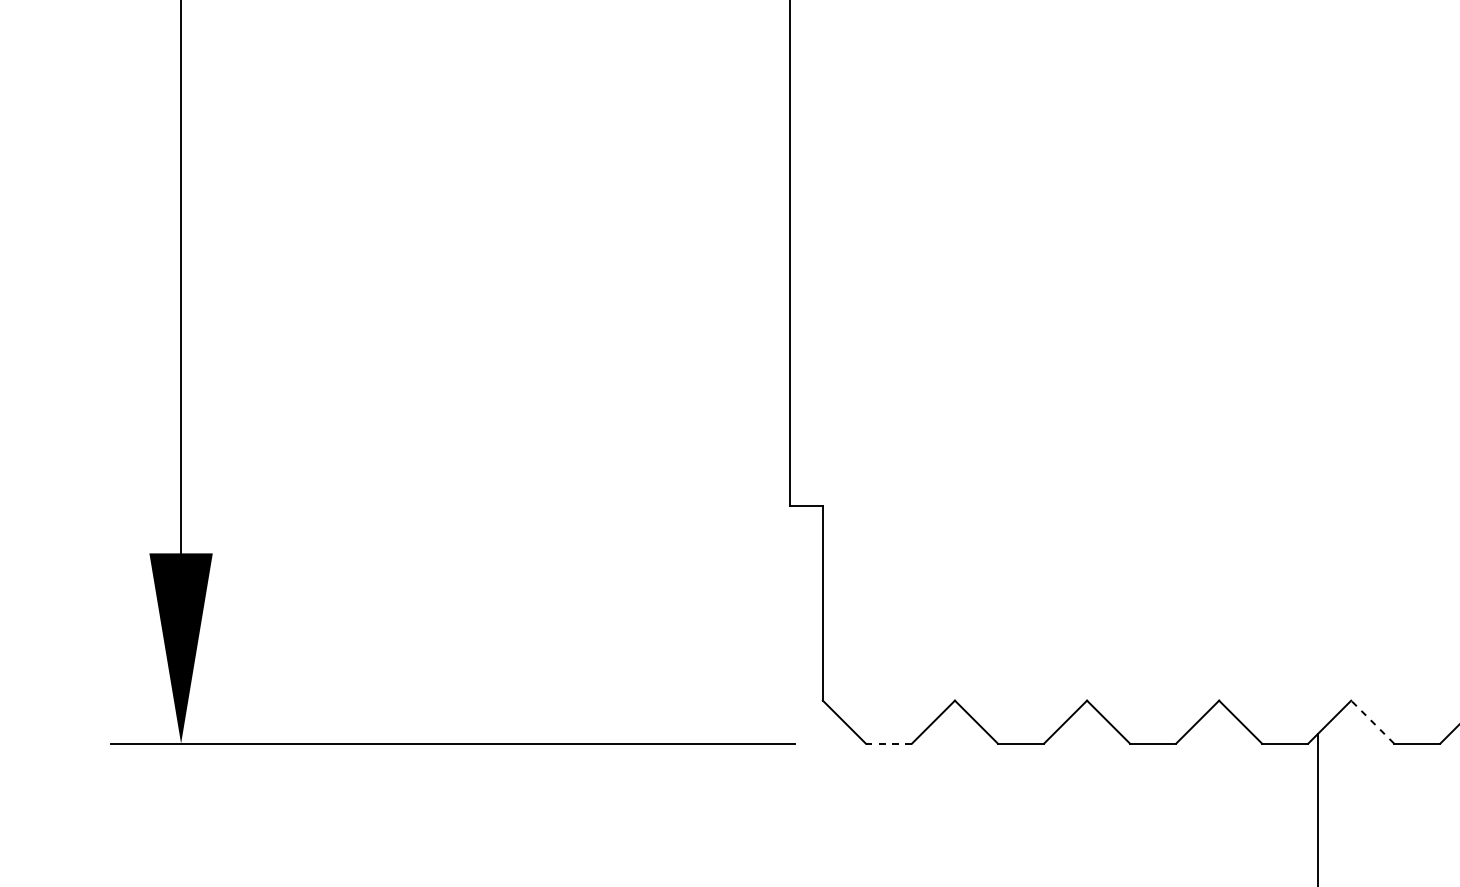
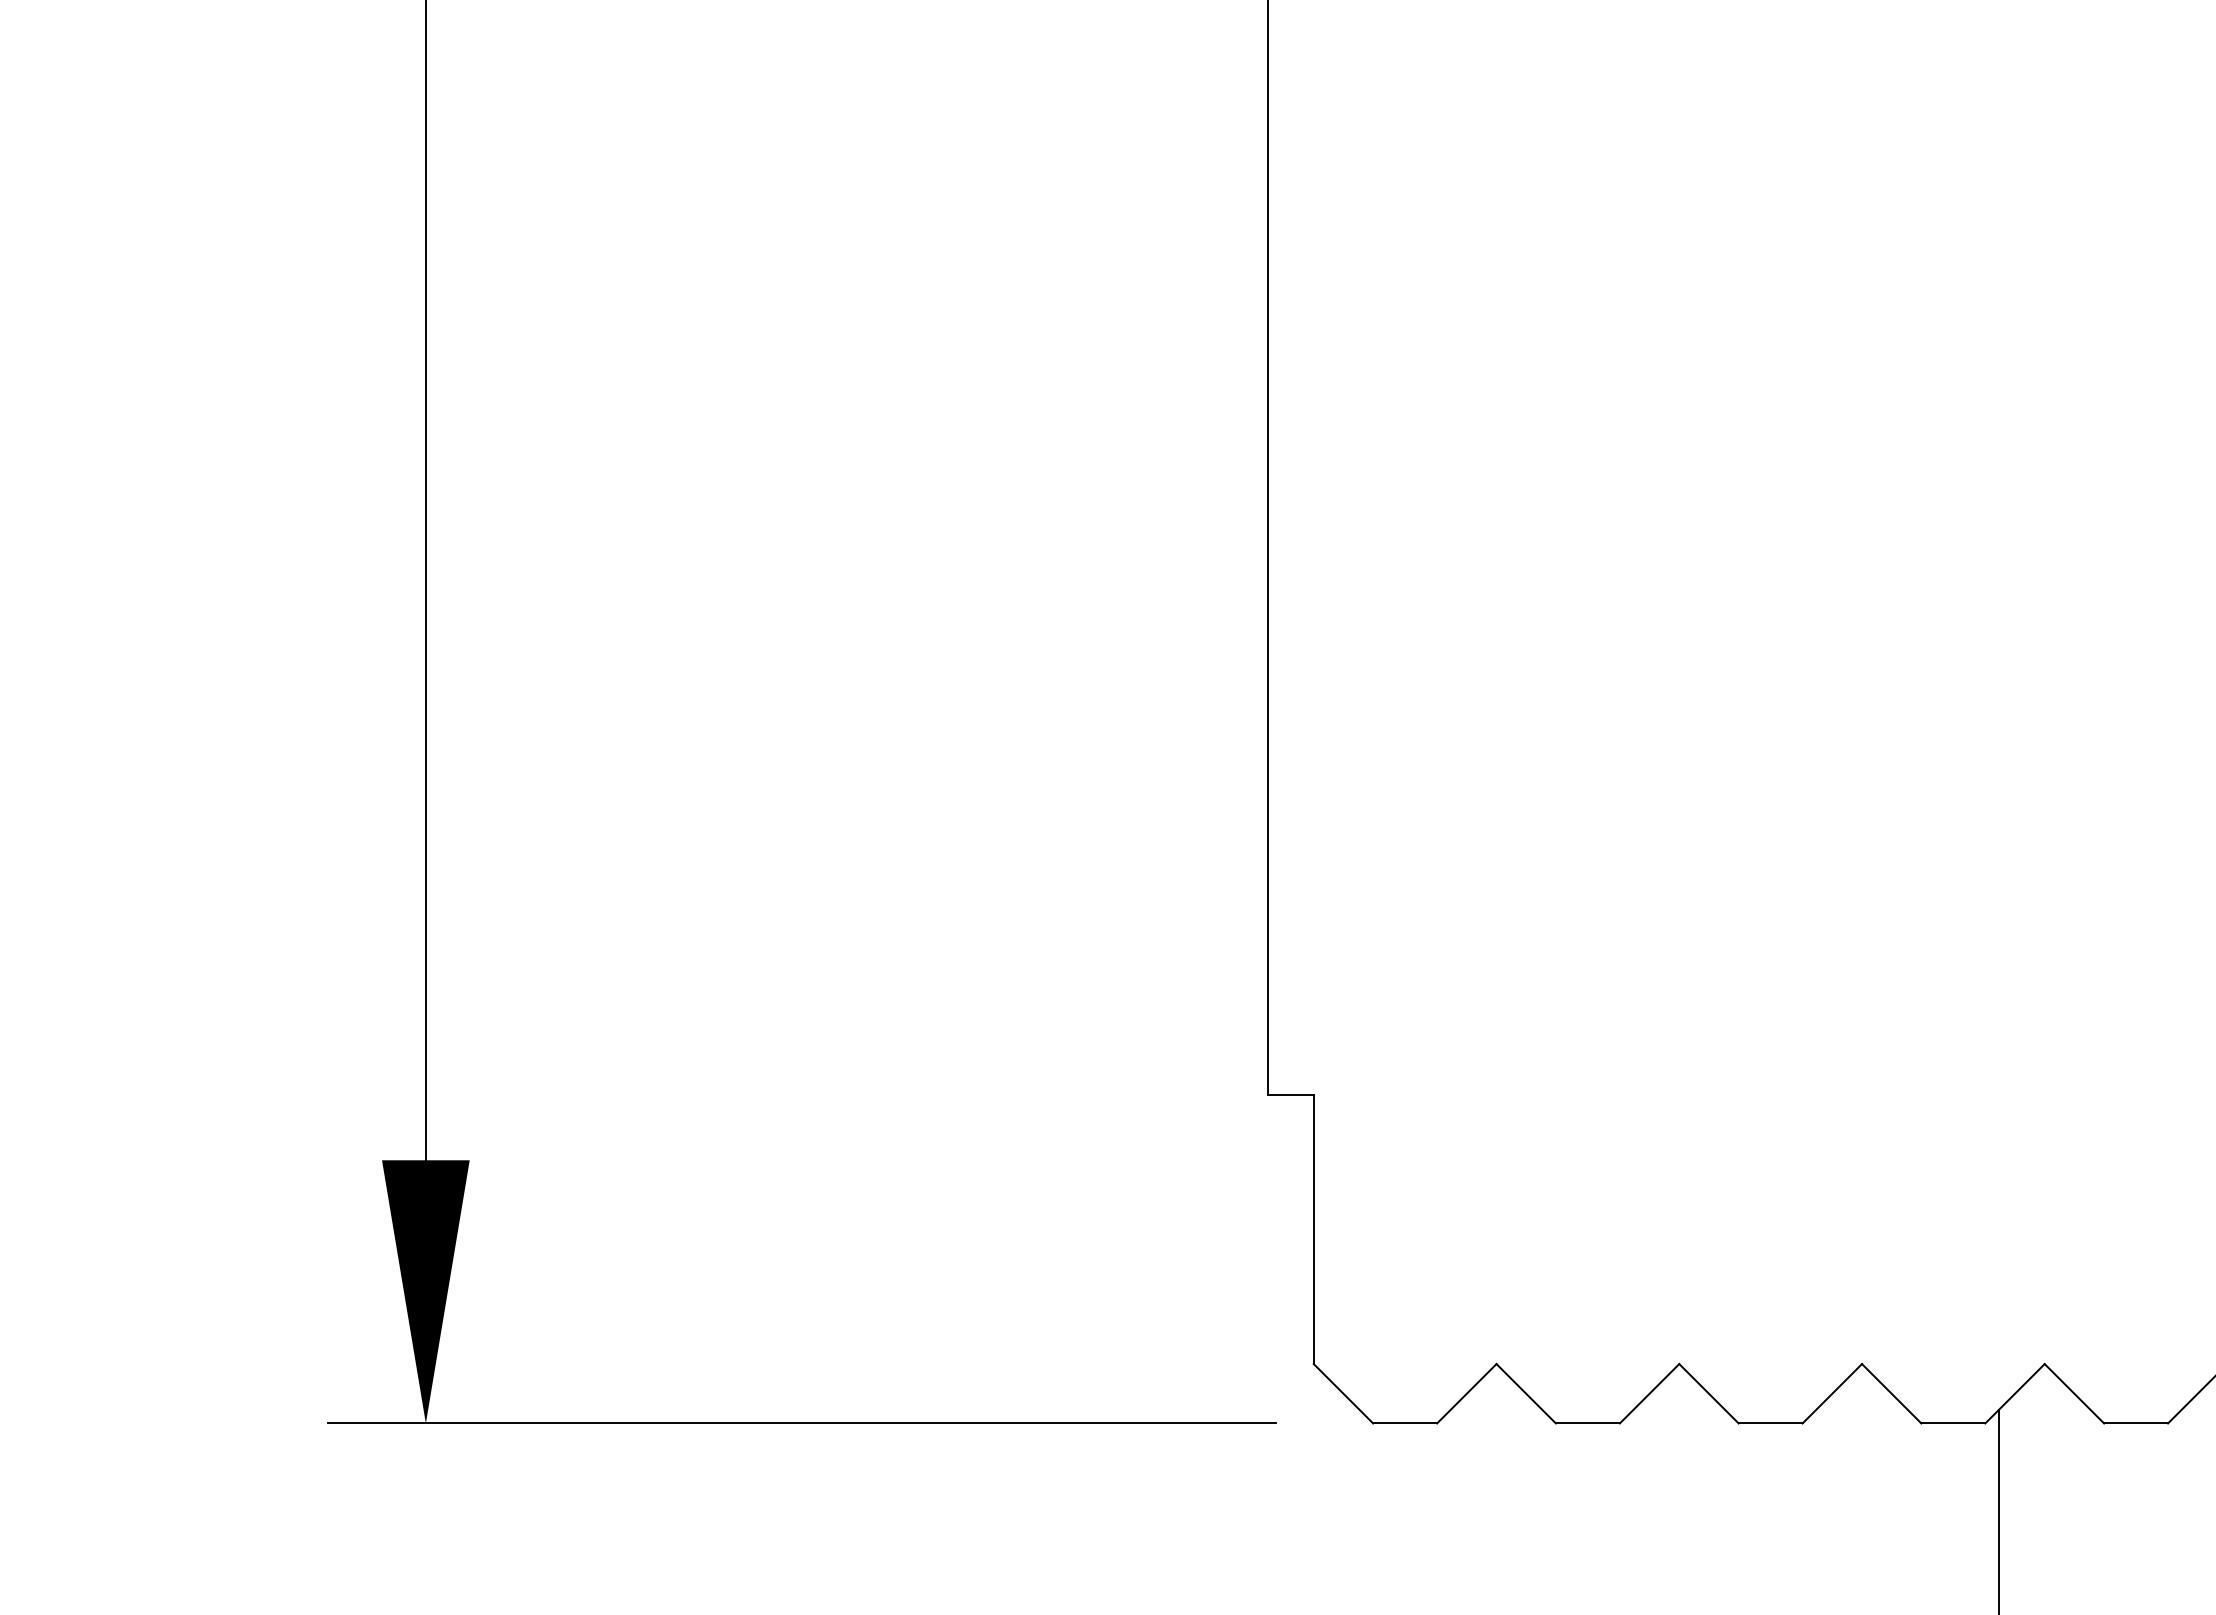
line: (1372, 721) -> (2074, 1393), dashed -> solid
line: (889, 743) -> (1405, 1423), dashed -> solid

